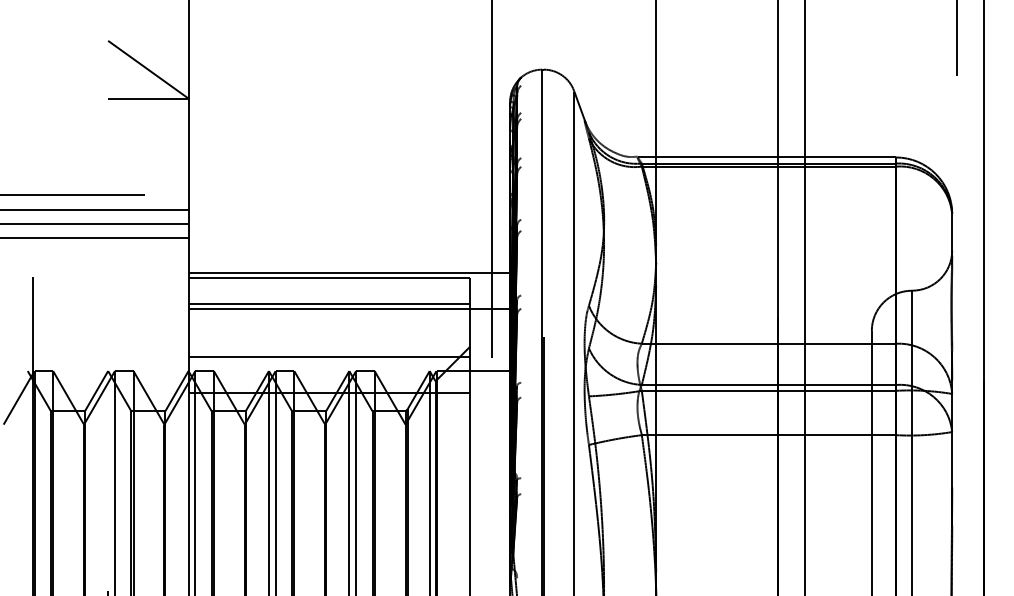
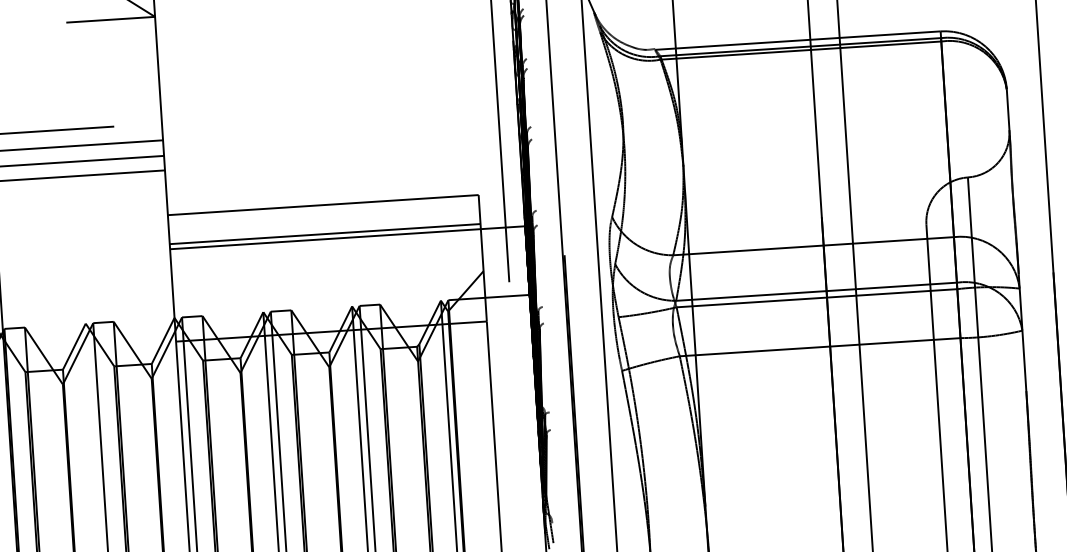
line: (349, 273) -> (345, 198), removed
line: (328, 357) -> (328, 292), removed

